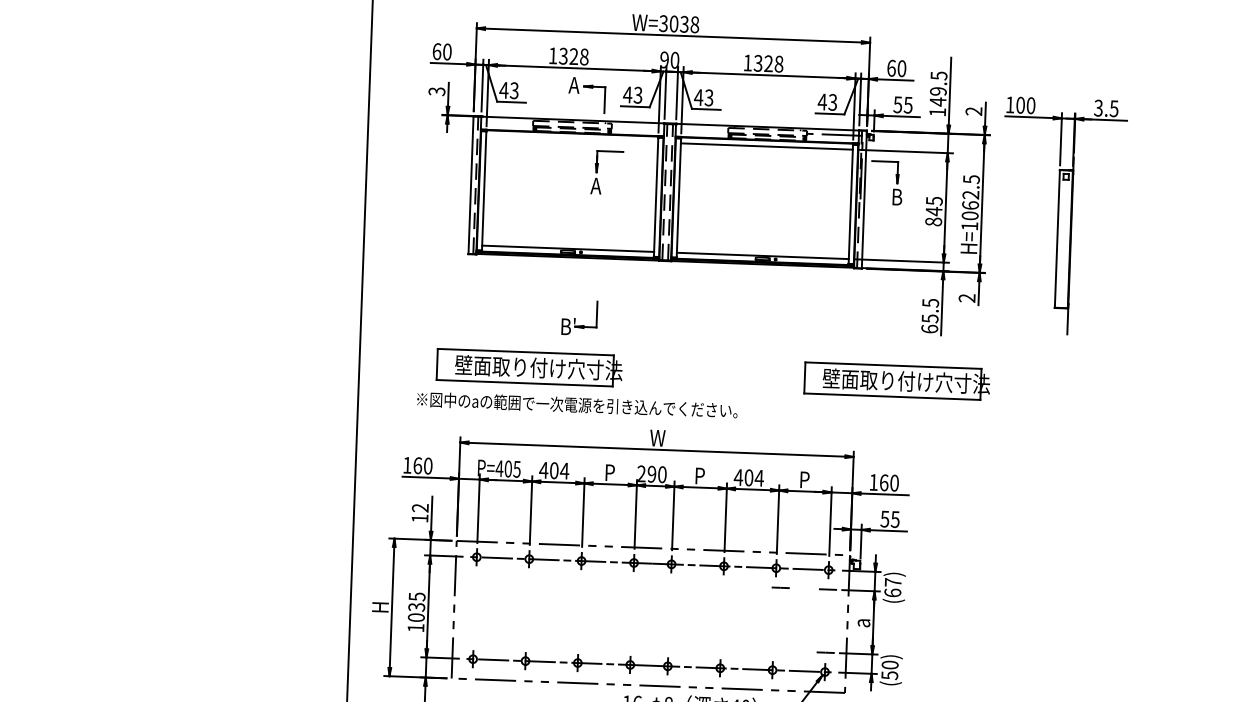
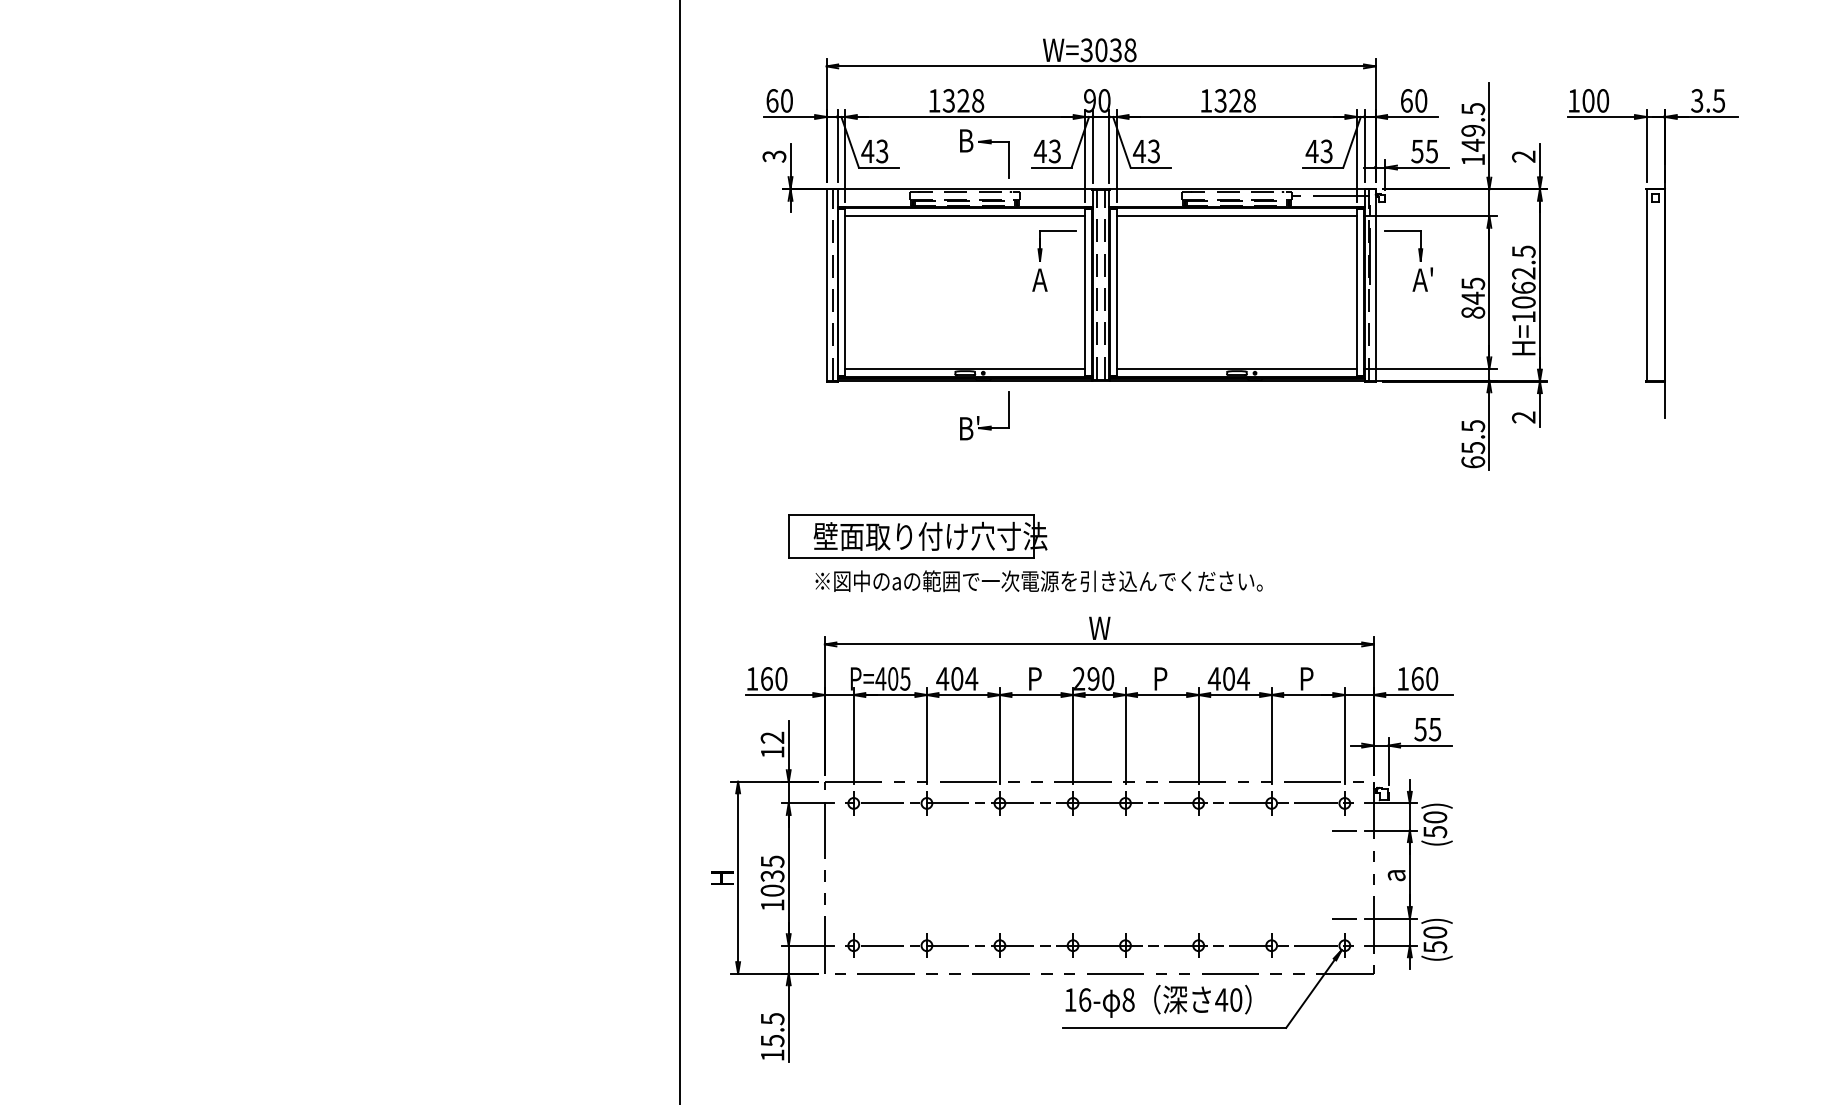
text: (574, 85) -> (965, 140), A -> B
line: (572, 139) -> (965, 216), added
part: (597, 171) -> (1041, 259), moved
text: (898, 196) -> (1422, 279), B -> A'
part: (1062, 216) -> (1652, 253), moved
part: (579, 317) -> (984, 415), moved
part: (897, 381) -> (1430, 536), removed
text: (576, 405) -> (1038, 581), moved
line: (780, 587) -> (1278, 830), removed
text: (893, 587) -> (1435, 824), (67) -> (50)

